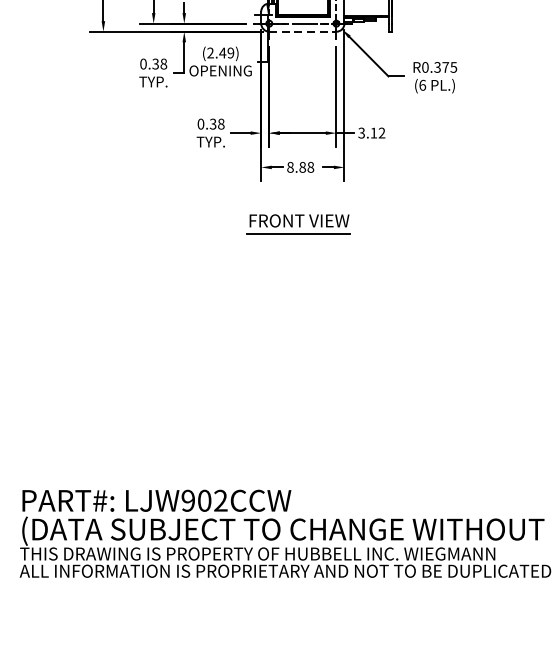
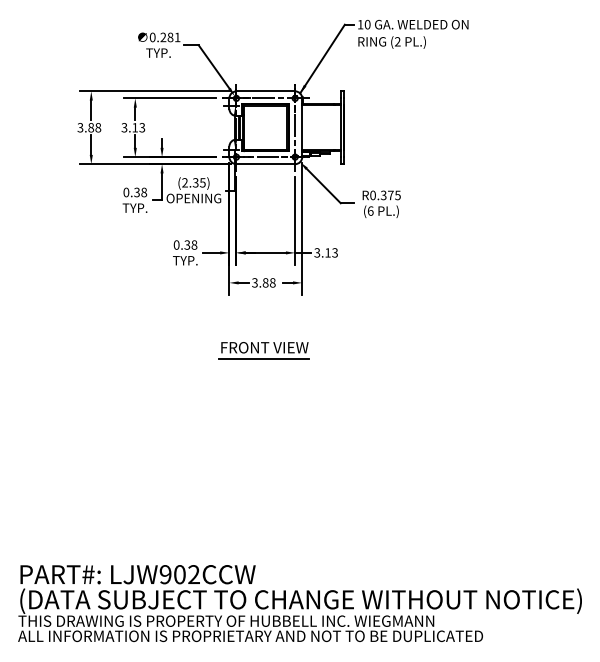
line: (303, 32) -> (266, 164), dashed -> solid
text: (225, 52) -> (198, 182), (2.49) -> (2.35)
text: (381, 133) -> (334, 253), 3.12 -> 3.13
text: (289, 166) -> (254, 282), 8.88 -> 3.88
part: (297, 224) -> (263, 350), moved

